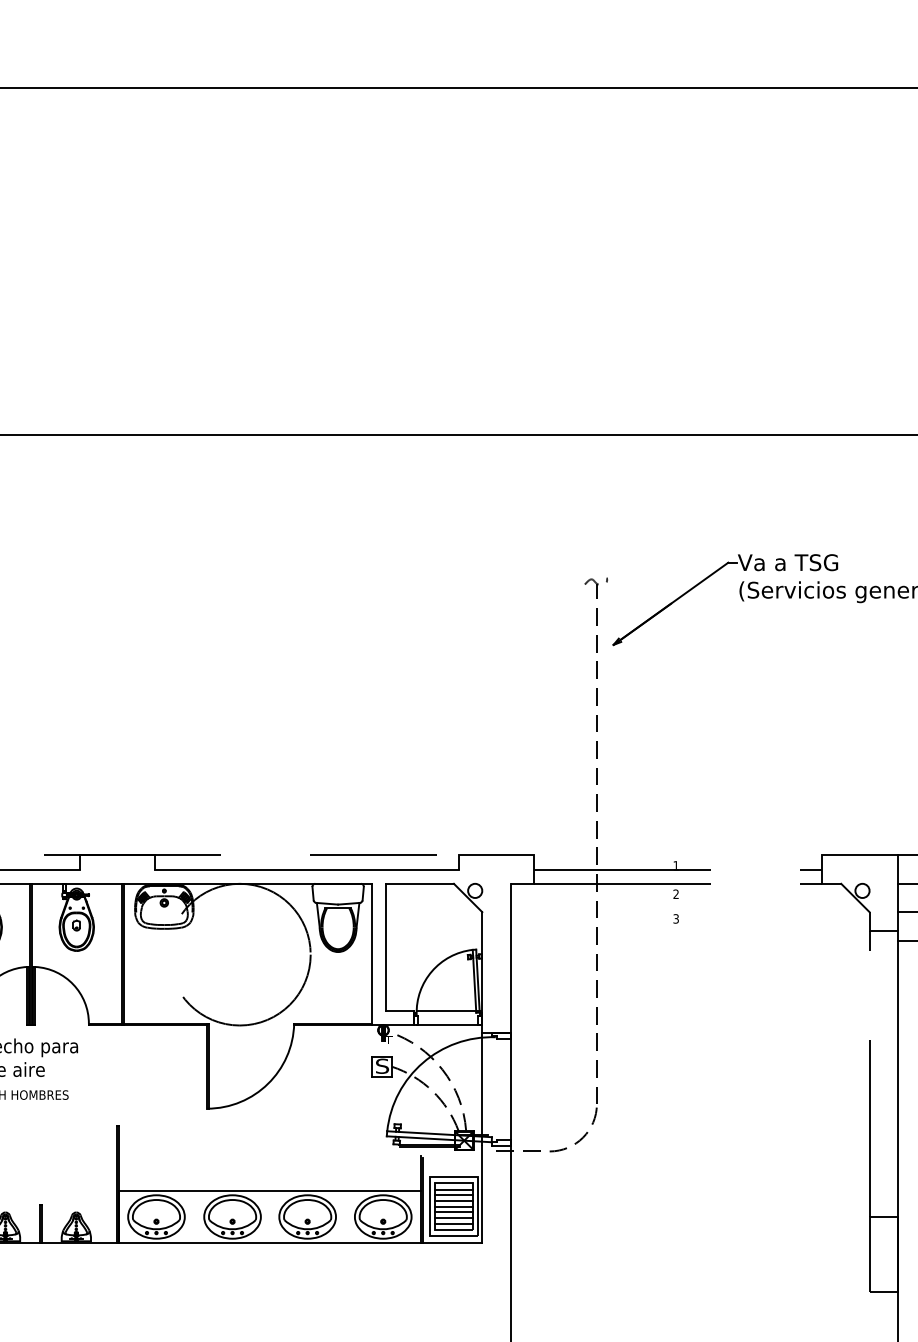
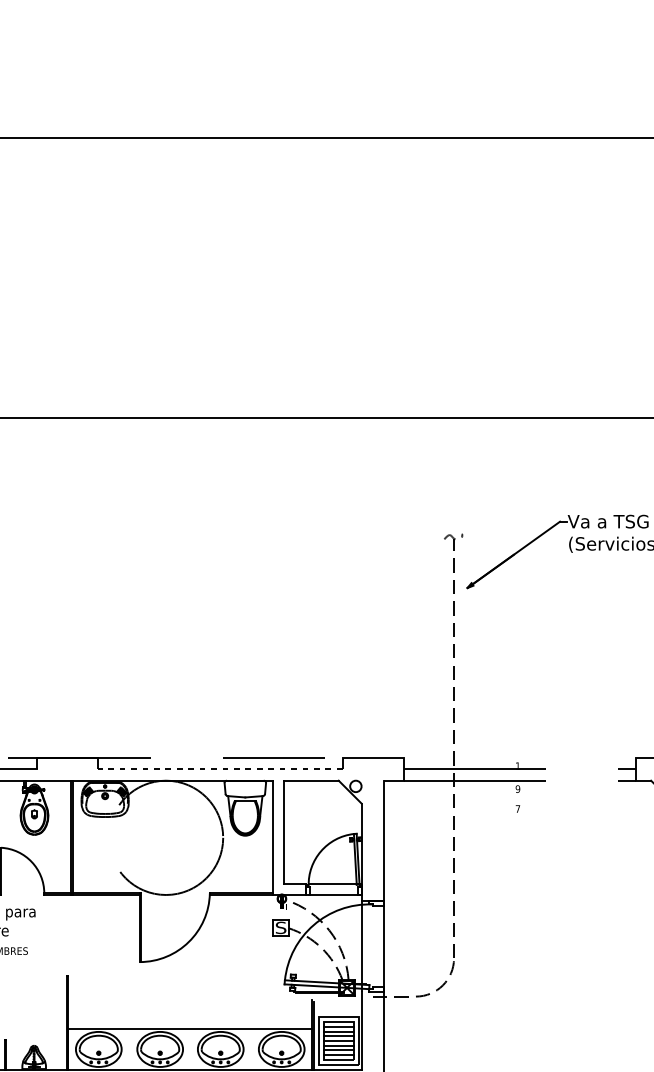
line: (306, 869) -> (219, 769), solid -> dashed
text: (675, 894) -> (517, 789), 2 -> 9
text: (675, 918) -> (517, 808), 3 -> 7

